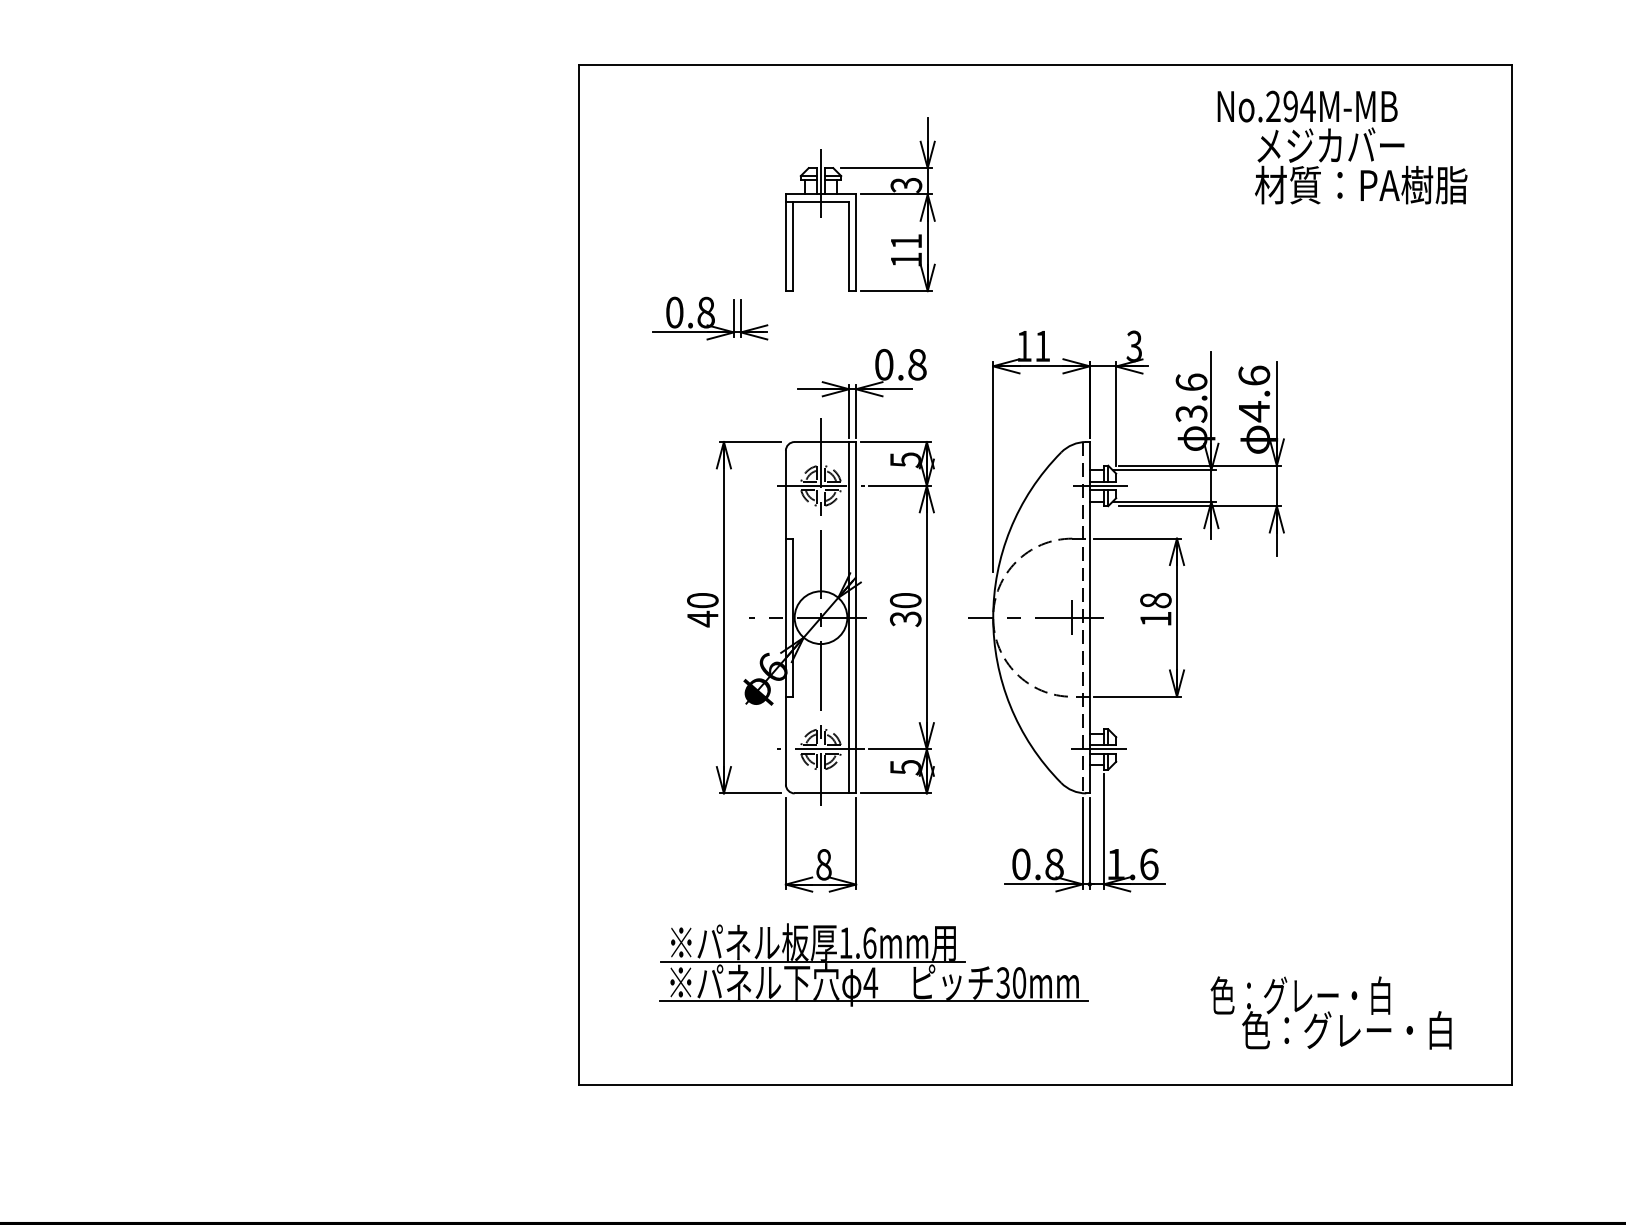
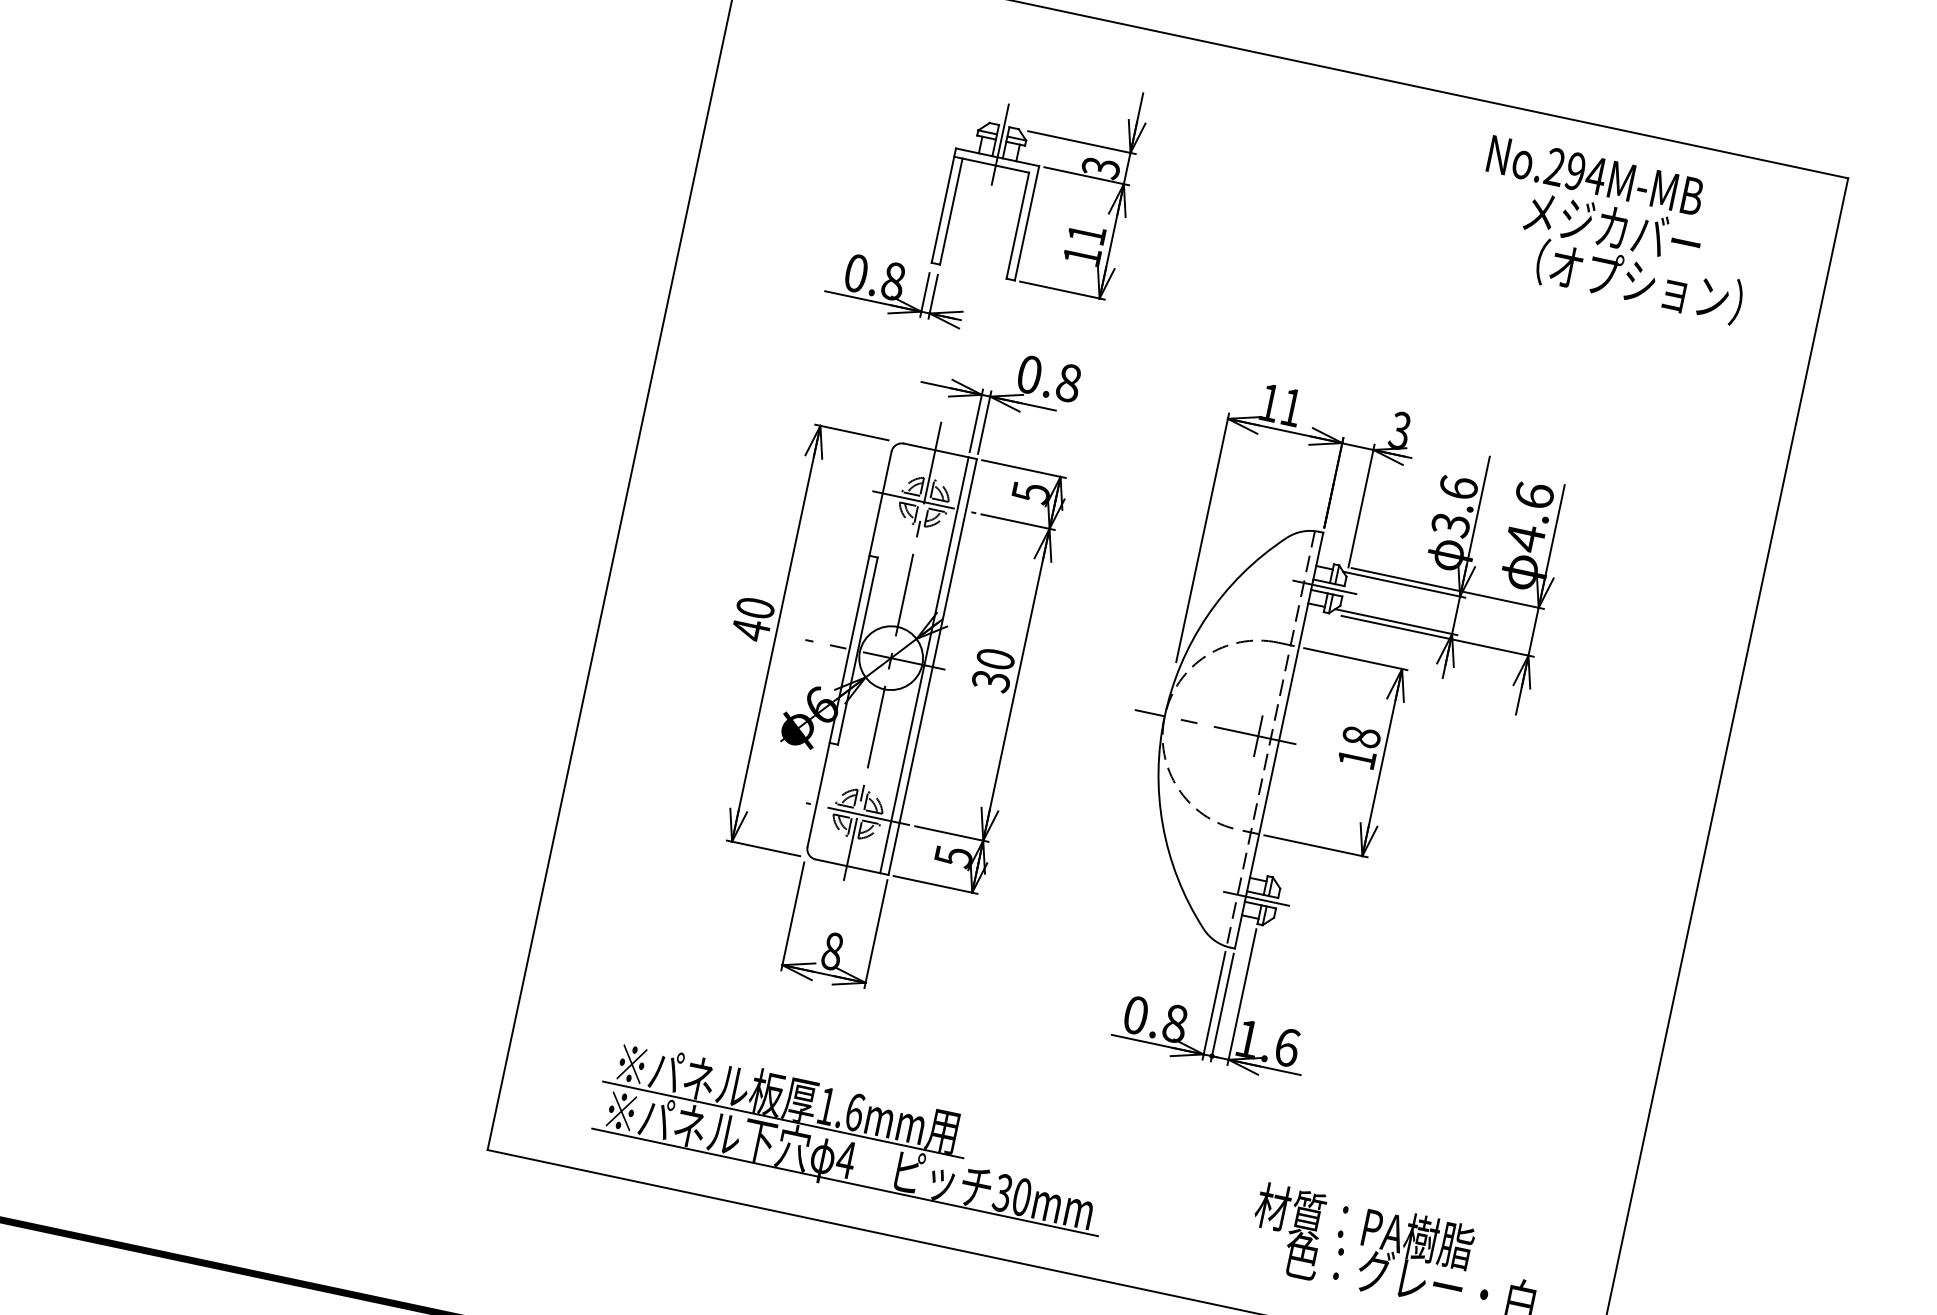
text: (1361, 184) -> (1639, 281), 材質：PA樹脂 -> （オプション）
part: (710, 318) -> (897, 289), moved
part: (1140, 617) -> (1339, 753), moved
part: (873, 964) -> (853, 1138), moved
text: (1301, 995) -> (1364, 1226), 色：グレー・白 -> 材質：PA樹脂

